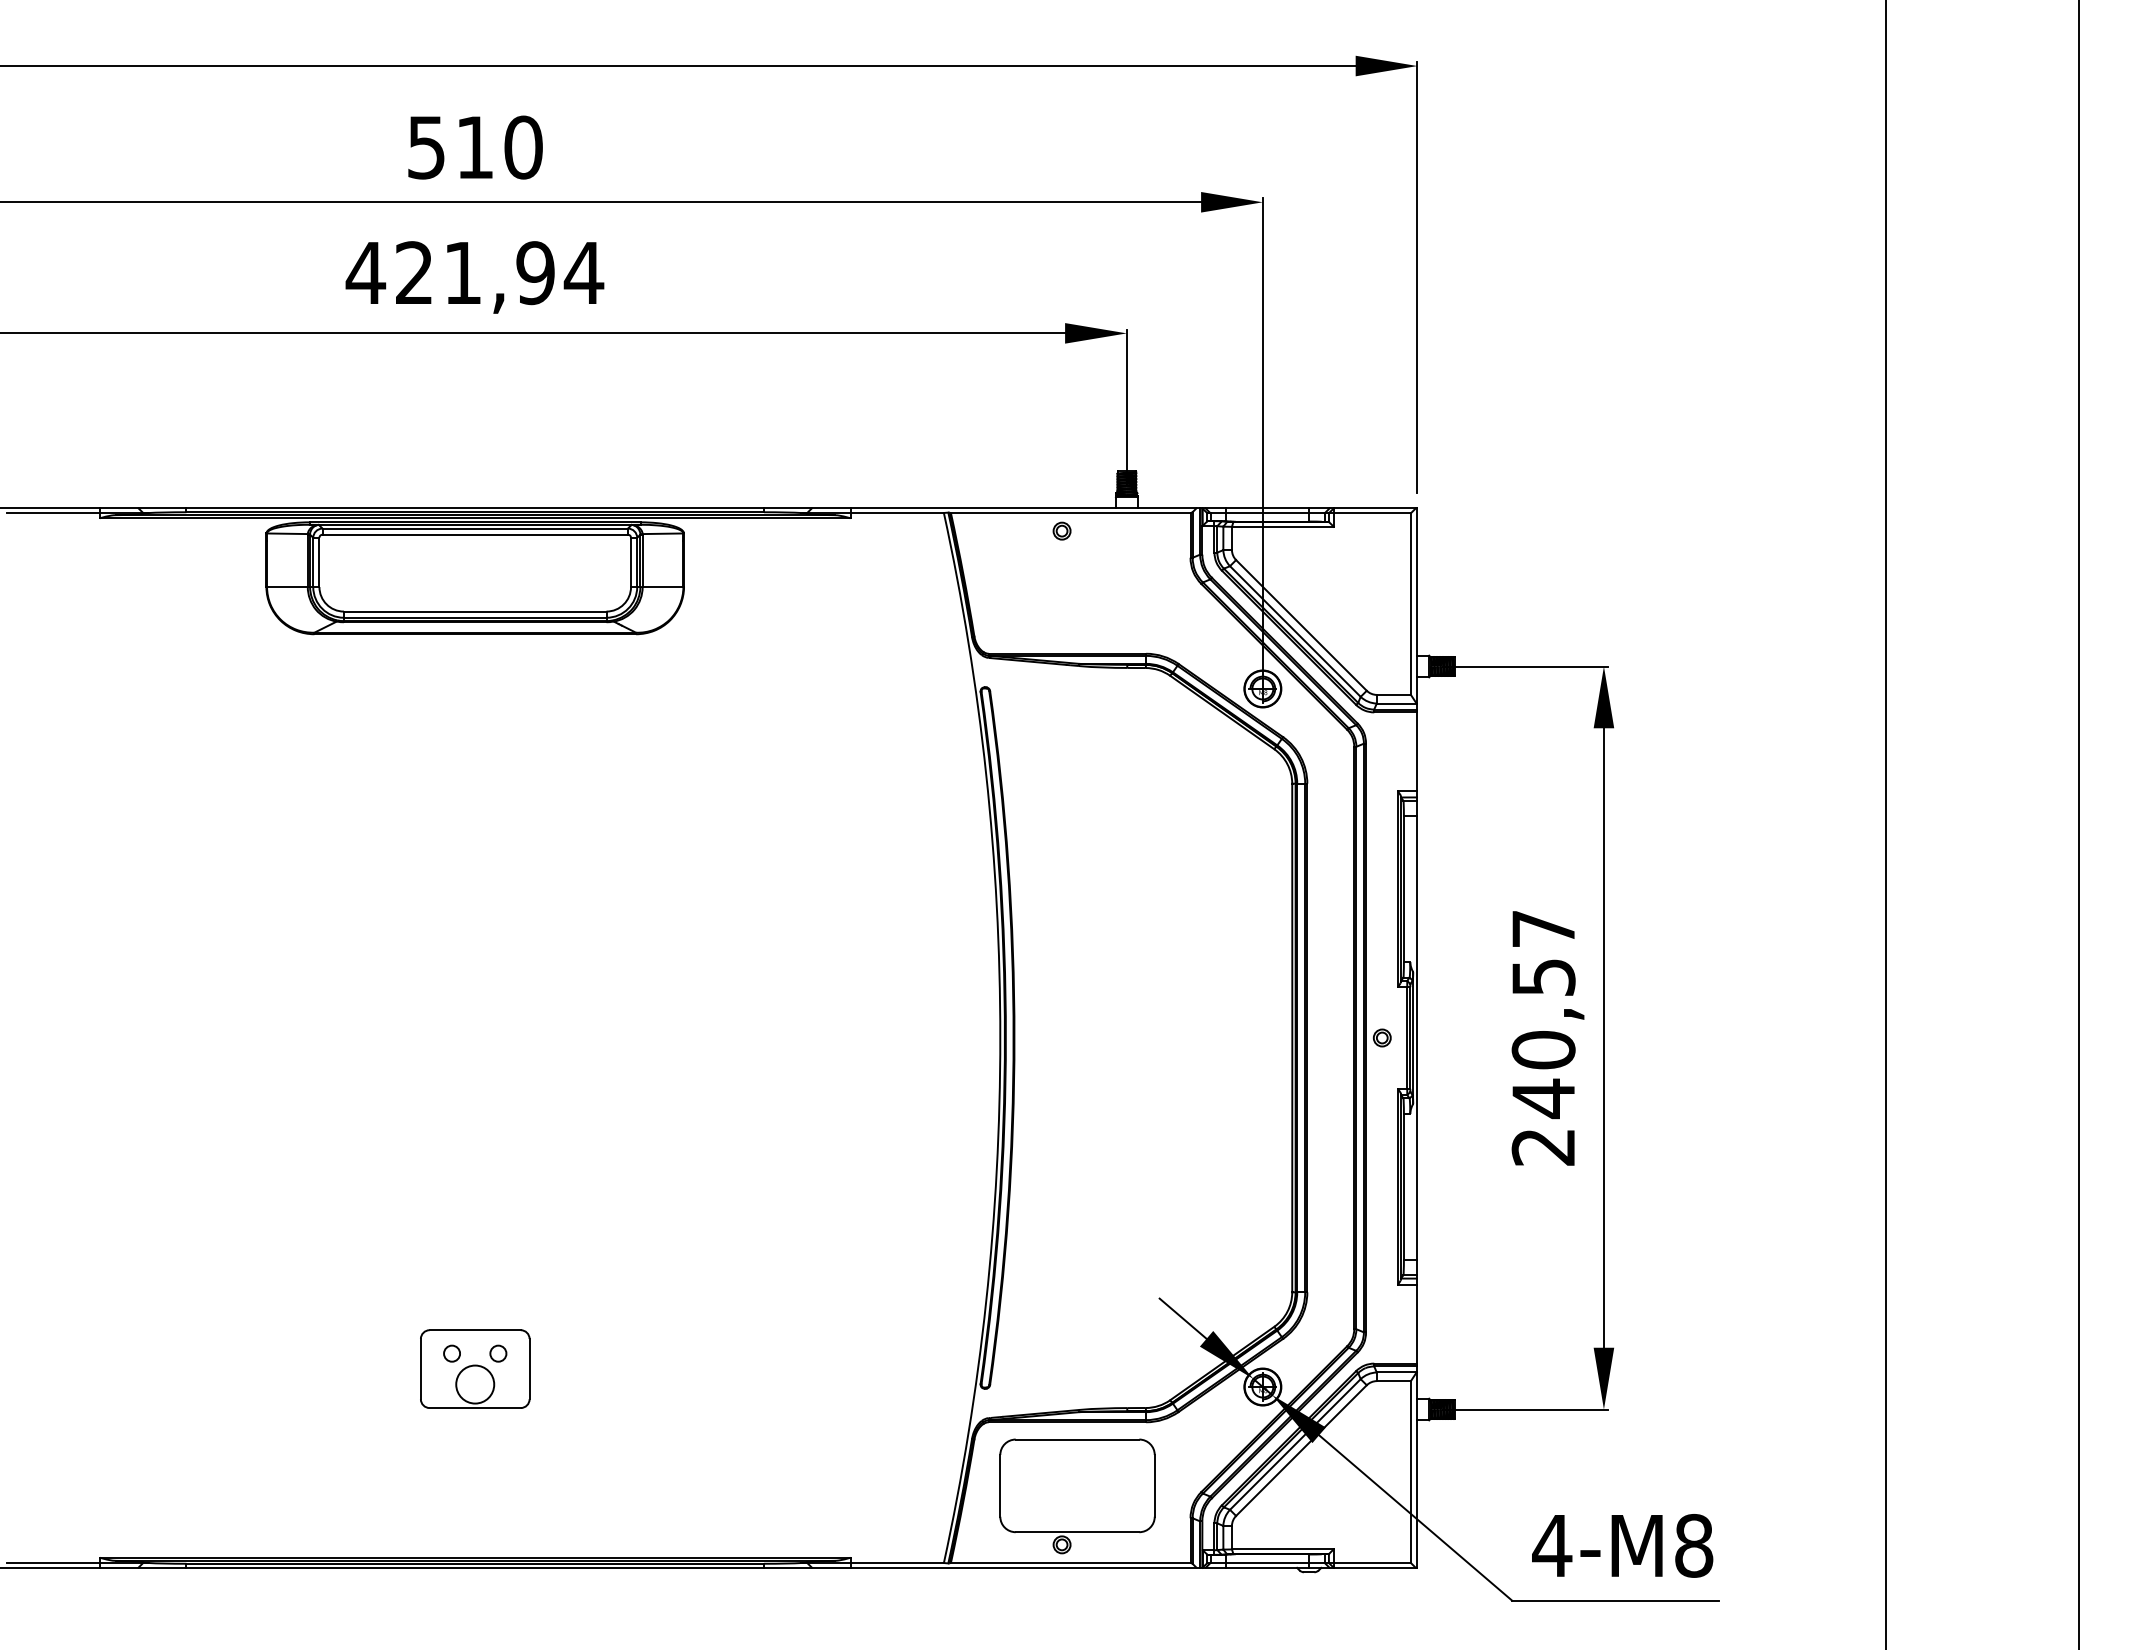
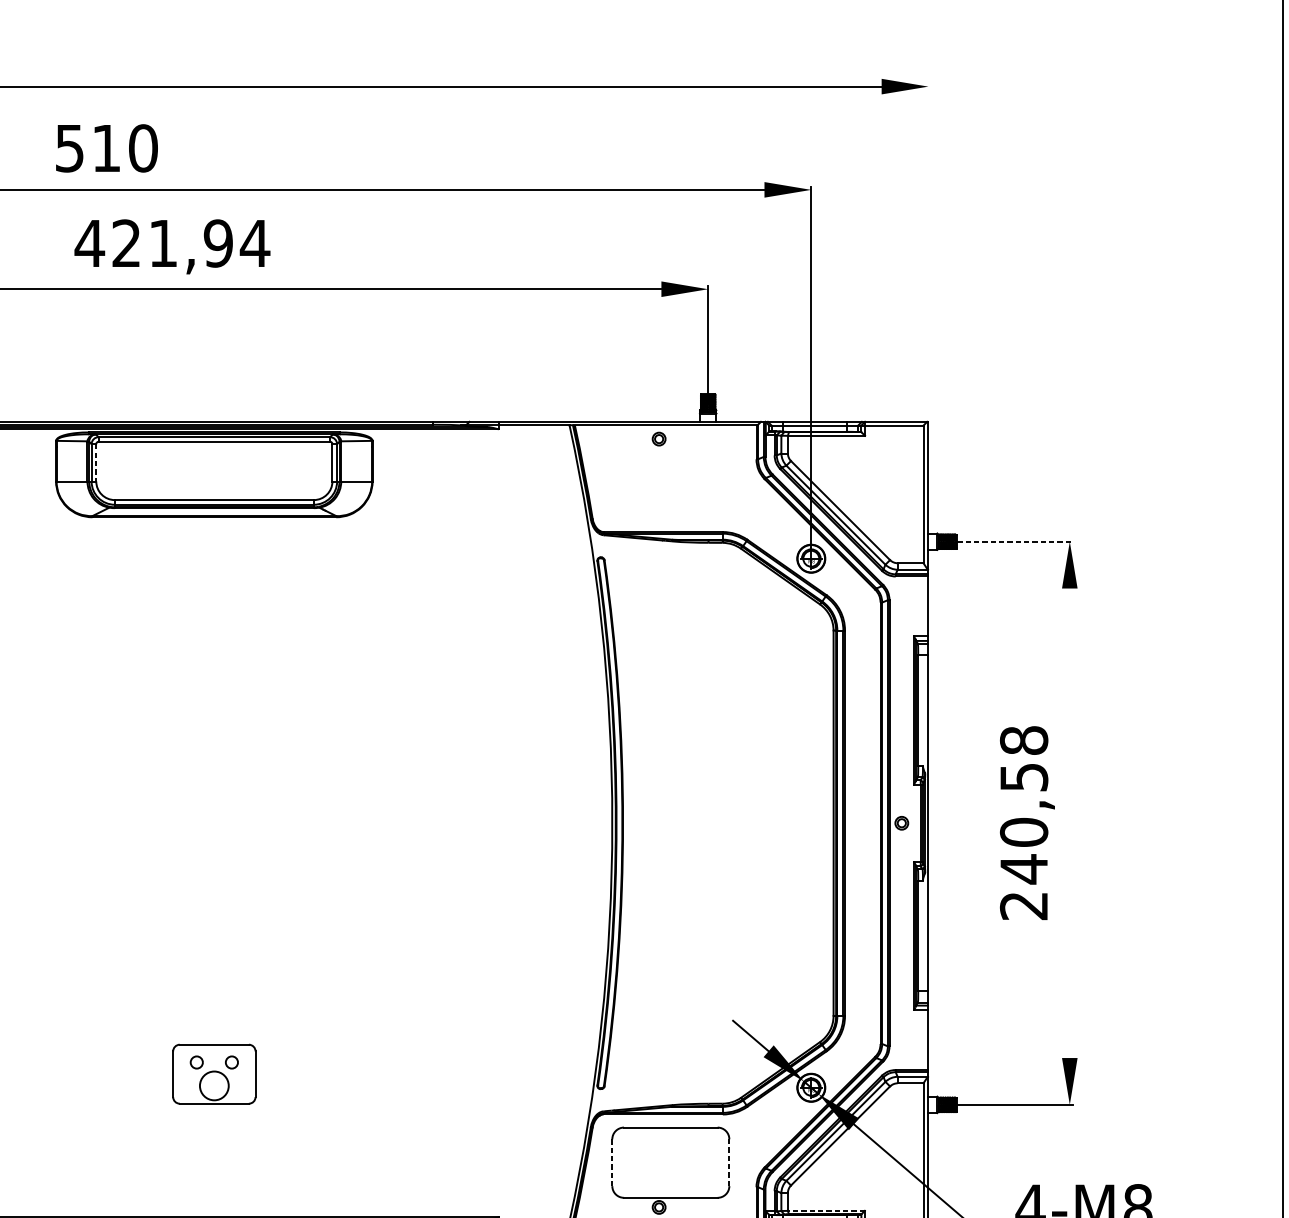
text: (475, 147) -> (106, 148), moved
text: (474, 277) -> (172, 246), moved
line: (1417, 277) -> (928, 246), removed
line: (319, 562) -> (96, 462), solid -> dashed
line: (1526, 666) -> (1011, 541), solid -> dashed
text: (1543, 928) -> (1024, 740), 240,57 -> 240,58
line: (1603, 1037) -> (1069, 822), removed
line: (1000, 1485) -> (612, 1162), solid -> dashed
line: (1154, 1485) -> (729, 1162), solid -> dashed
line: (1282, 1549) -> (826, 1210), solid -> dashed

